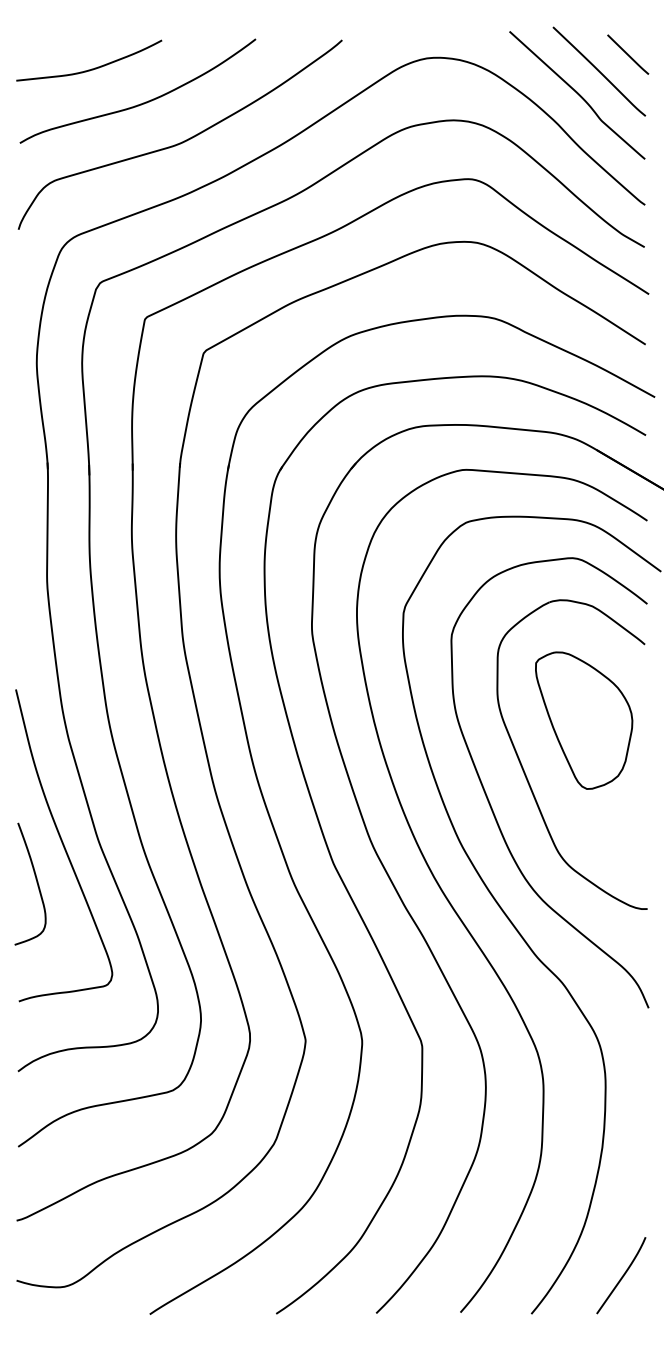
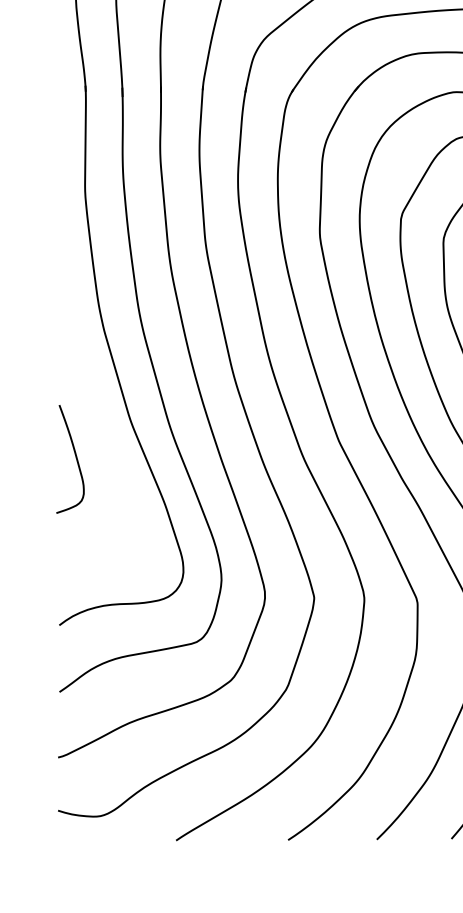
curve: (64, 845) -> (100, 425), removed

